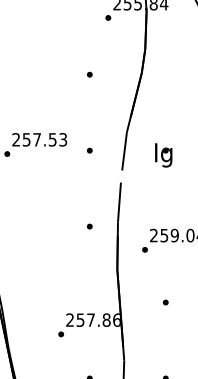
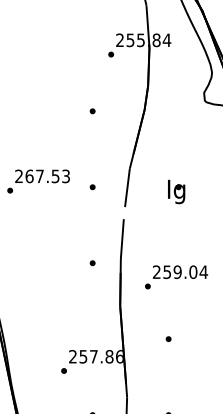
text: (26, 139) -> (29, 176), 257.53 -> 267.53
text: (163, 154) -> (176, 191), moved

